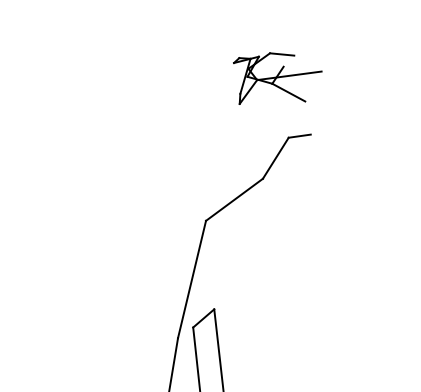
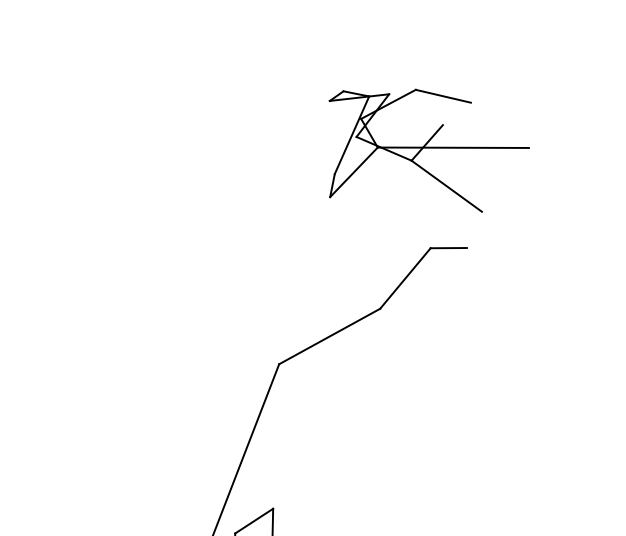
part: (277, 78) -> (425, 150), size x1.43

